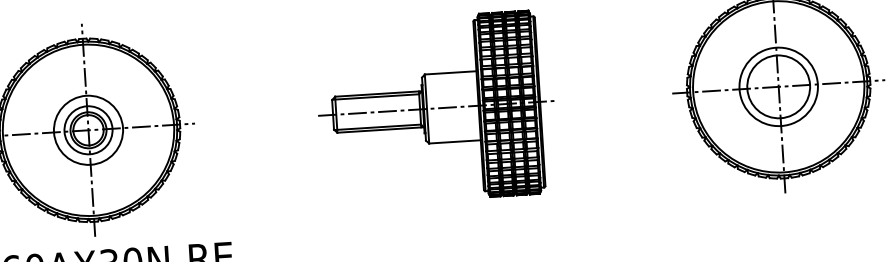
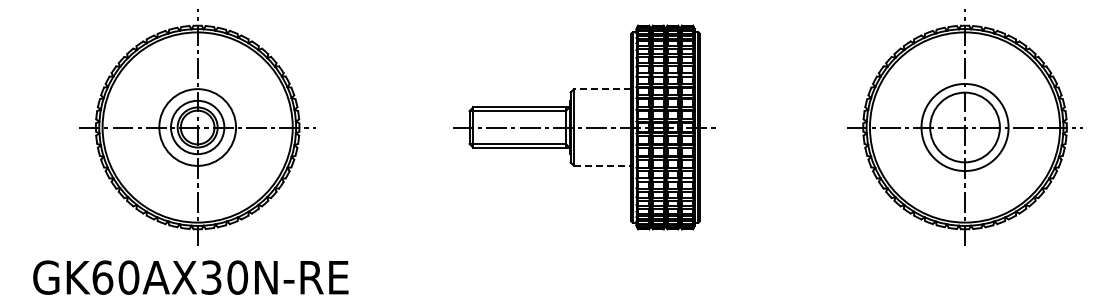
line: (450, 73) -> (602, 89), solid -> dashed
line: (454, 141) -> (602, 165), solid -> dashed

